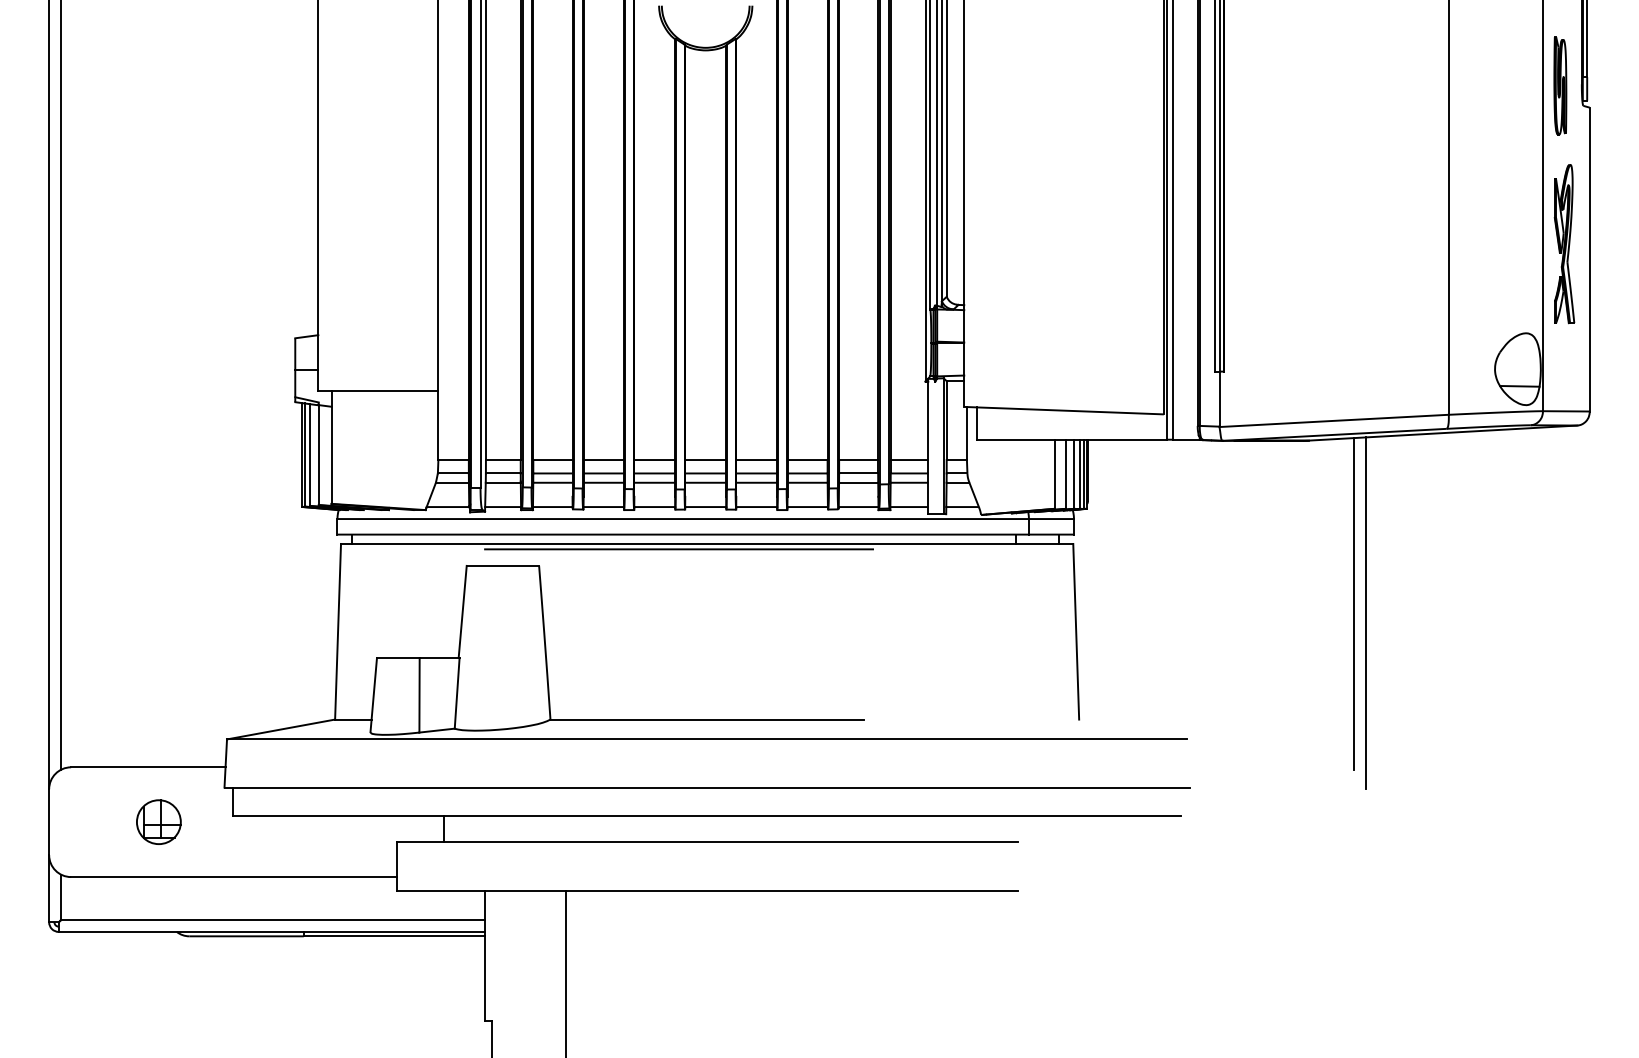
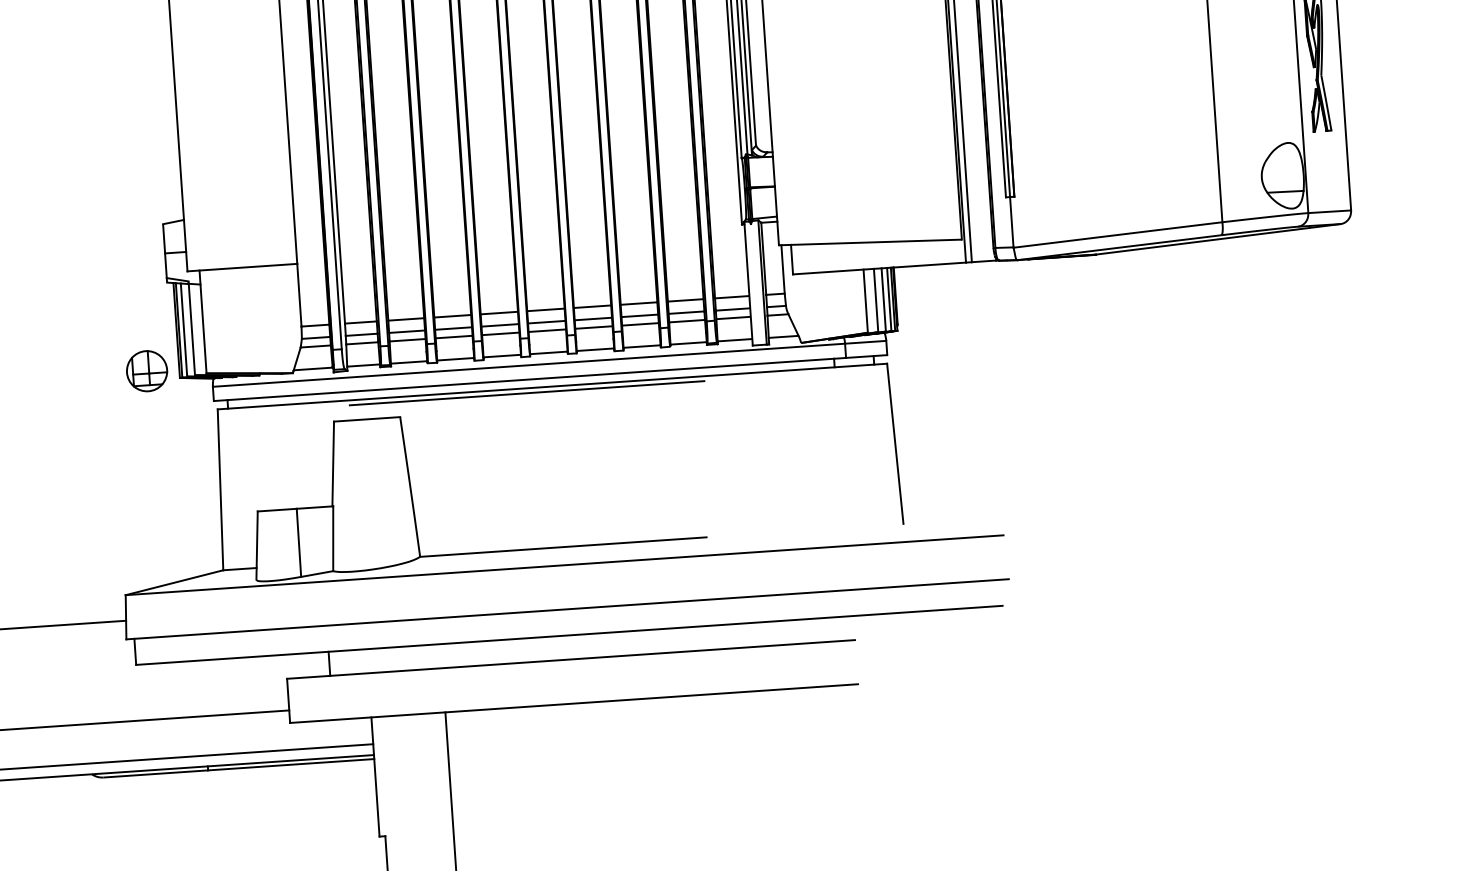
line: (1354, 603) -> (1147, 400), removed
line: (1366, 613) -> (1159, 409), removed
part: (158, 821) -> (146, 370), moved

